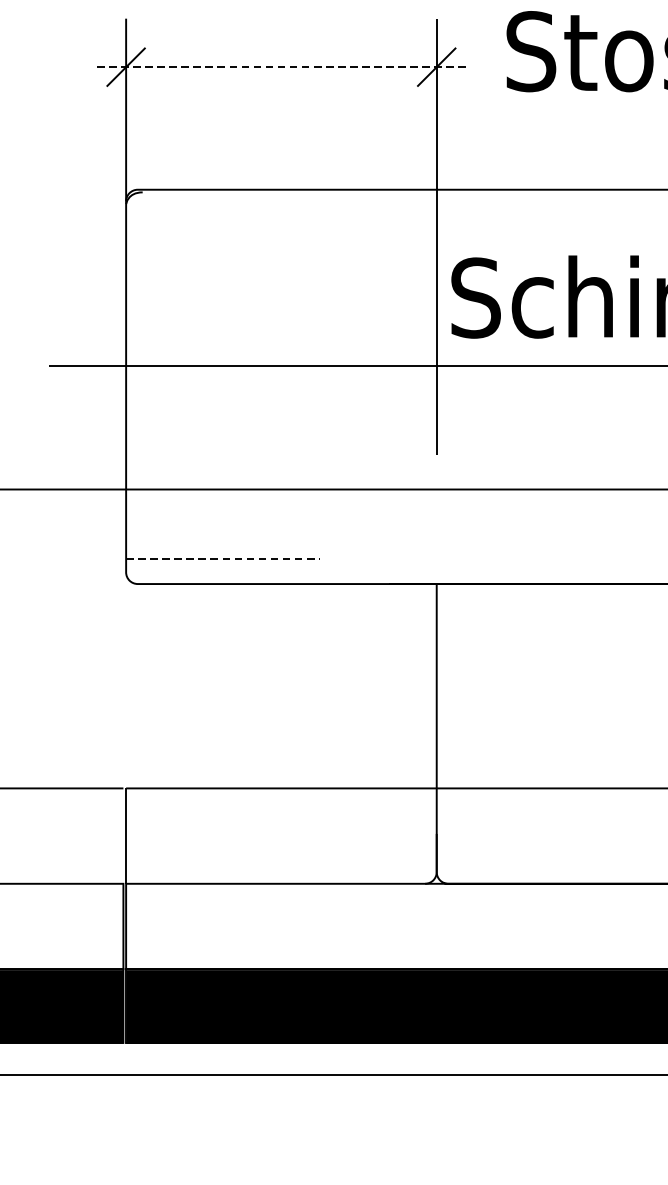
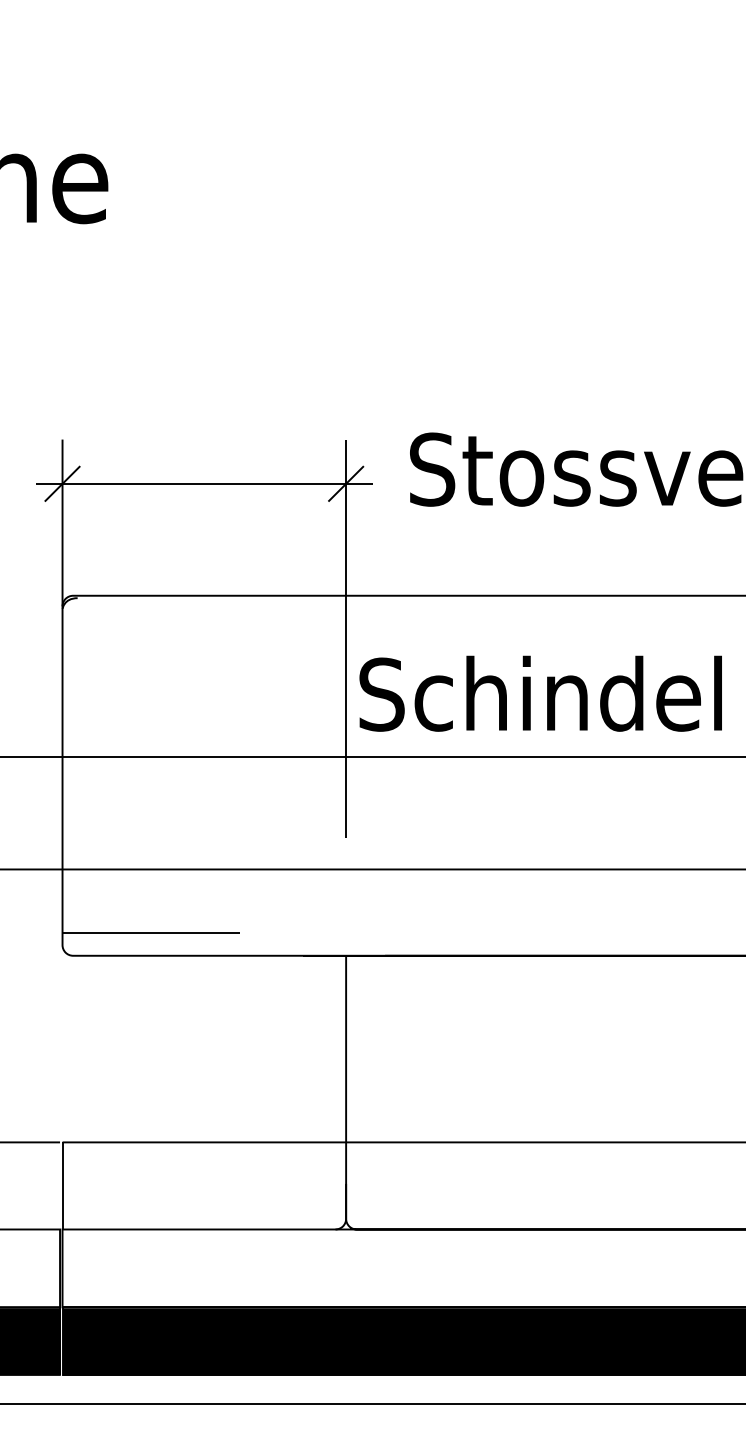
line: (281, 66) -> (204, 483), dashed -> solid
line: (223, 559) -> (151, 933), dashed -> solid

